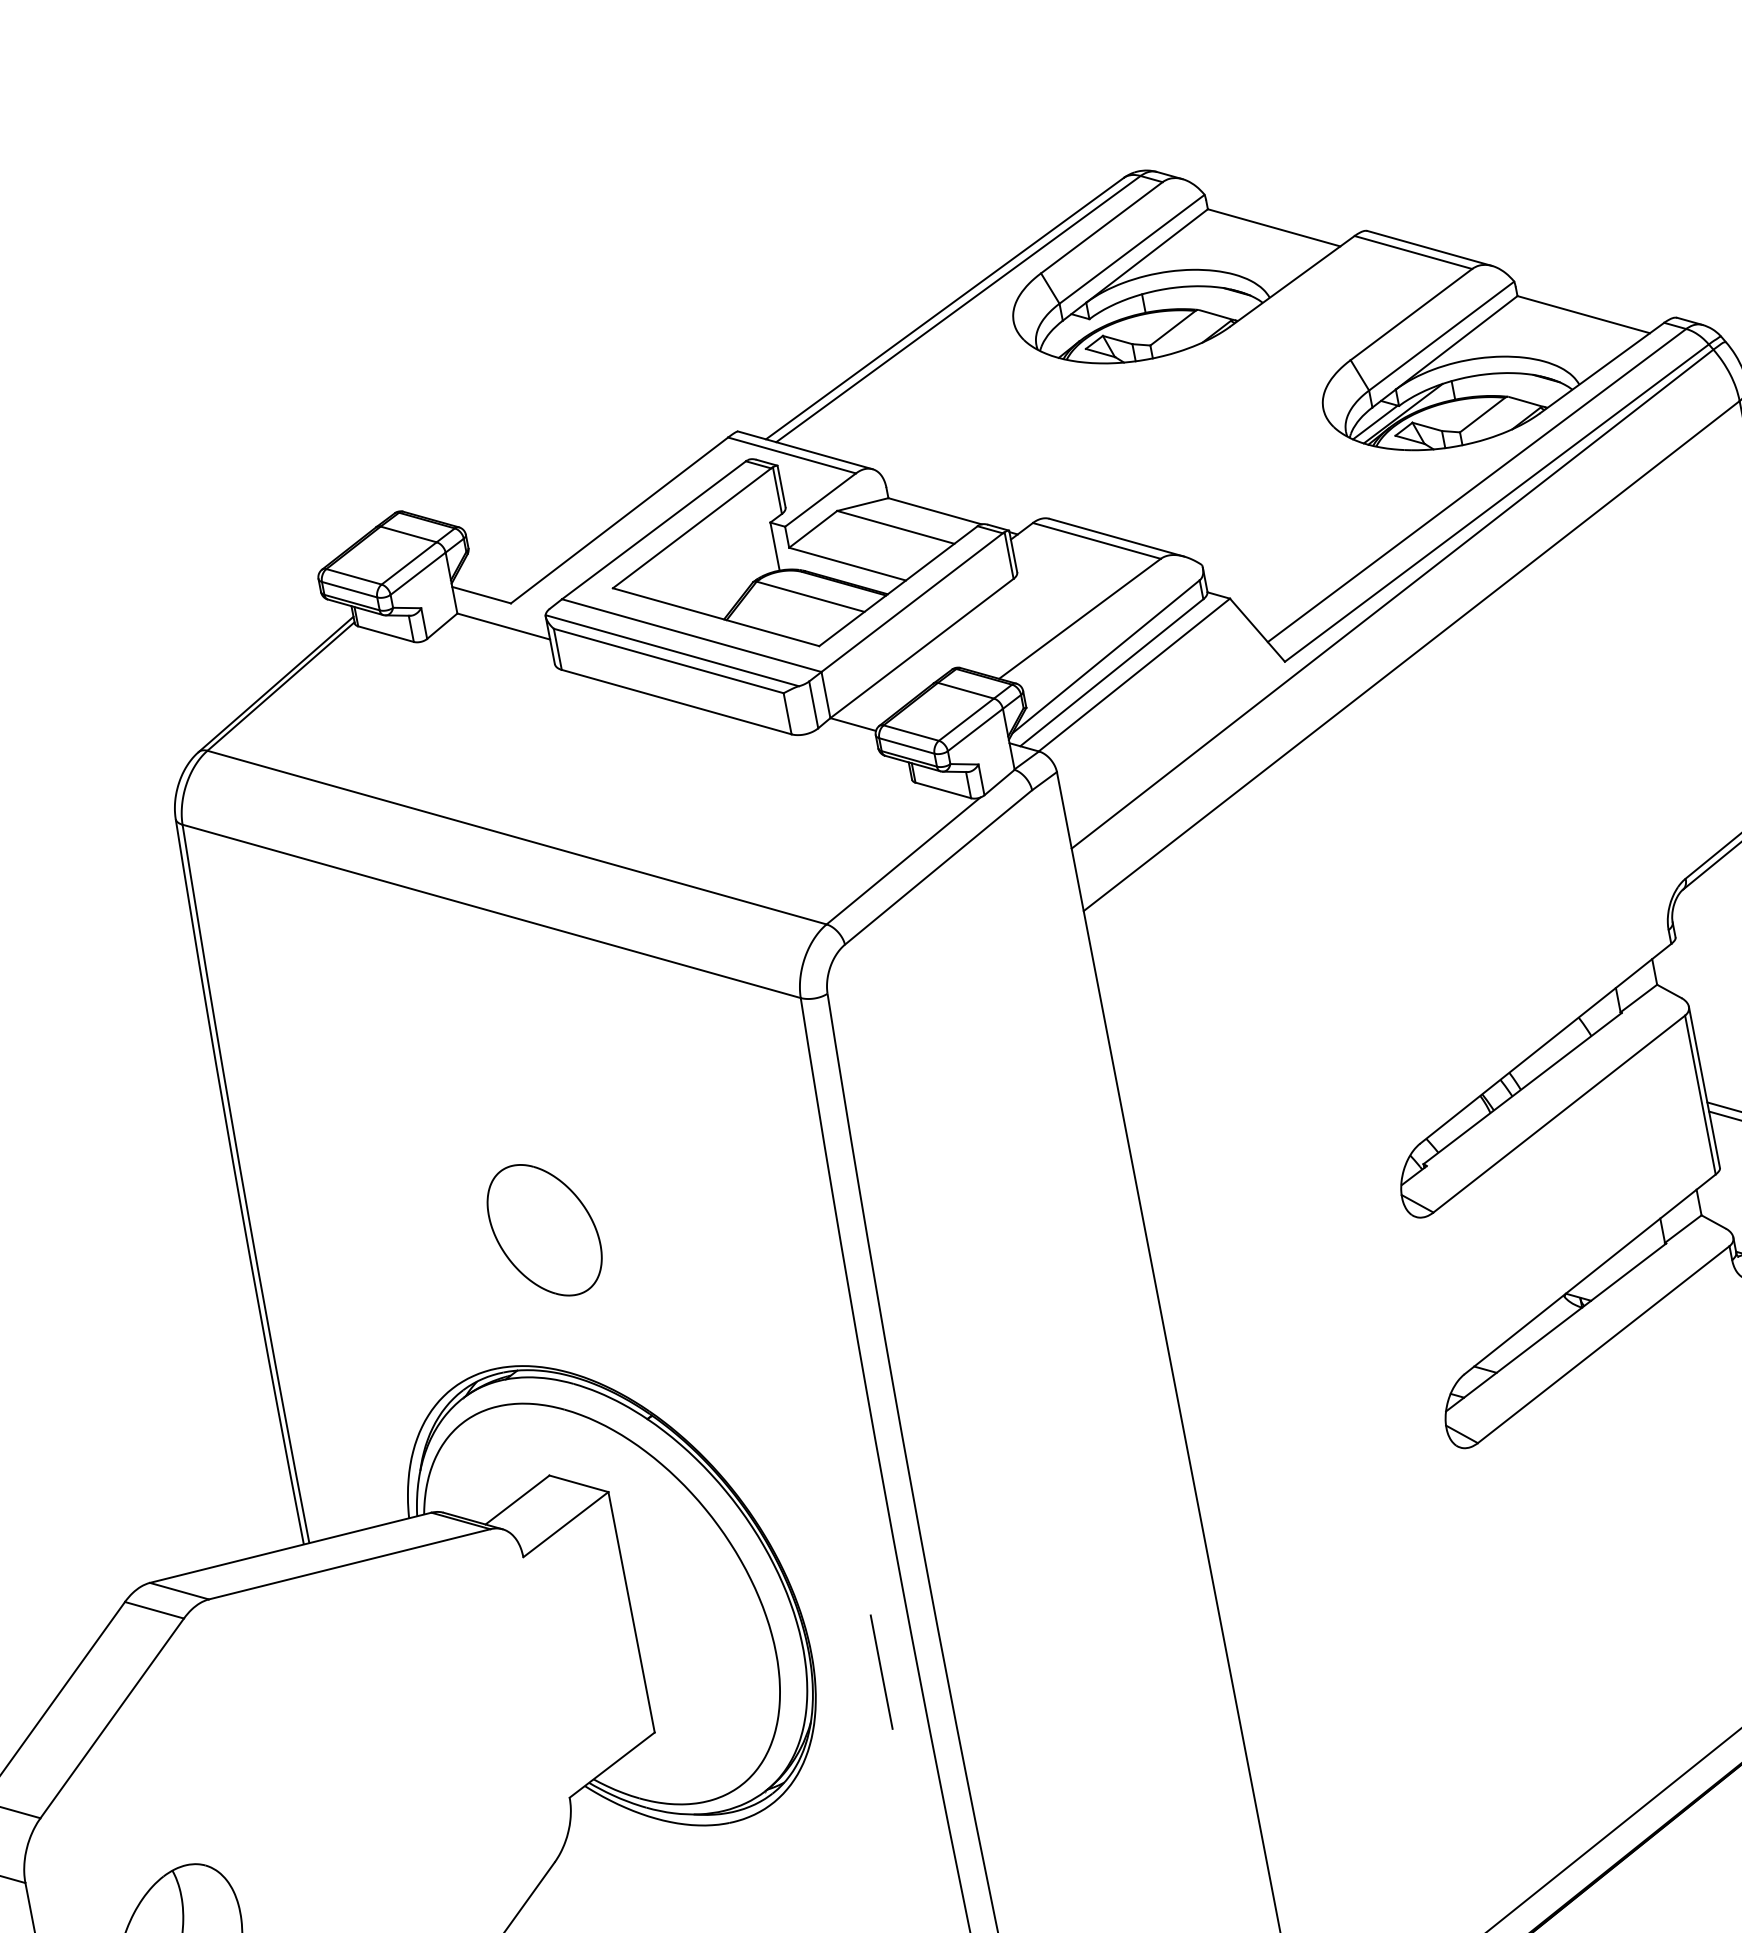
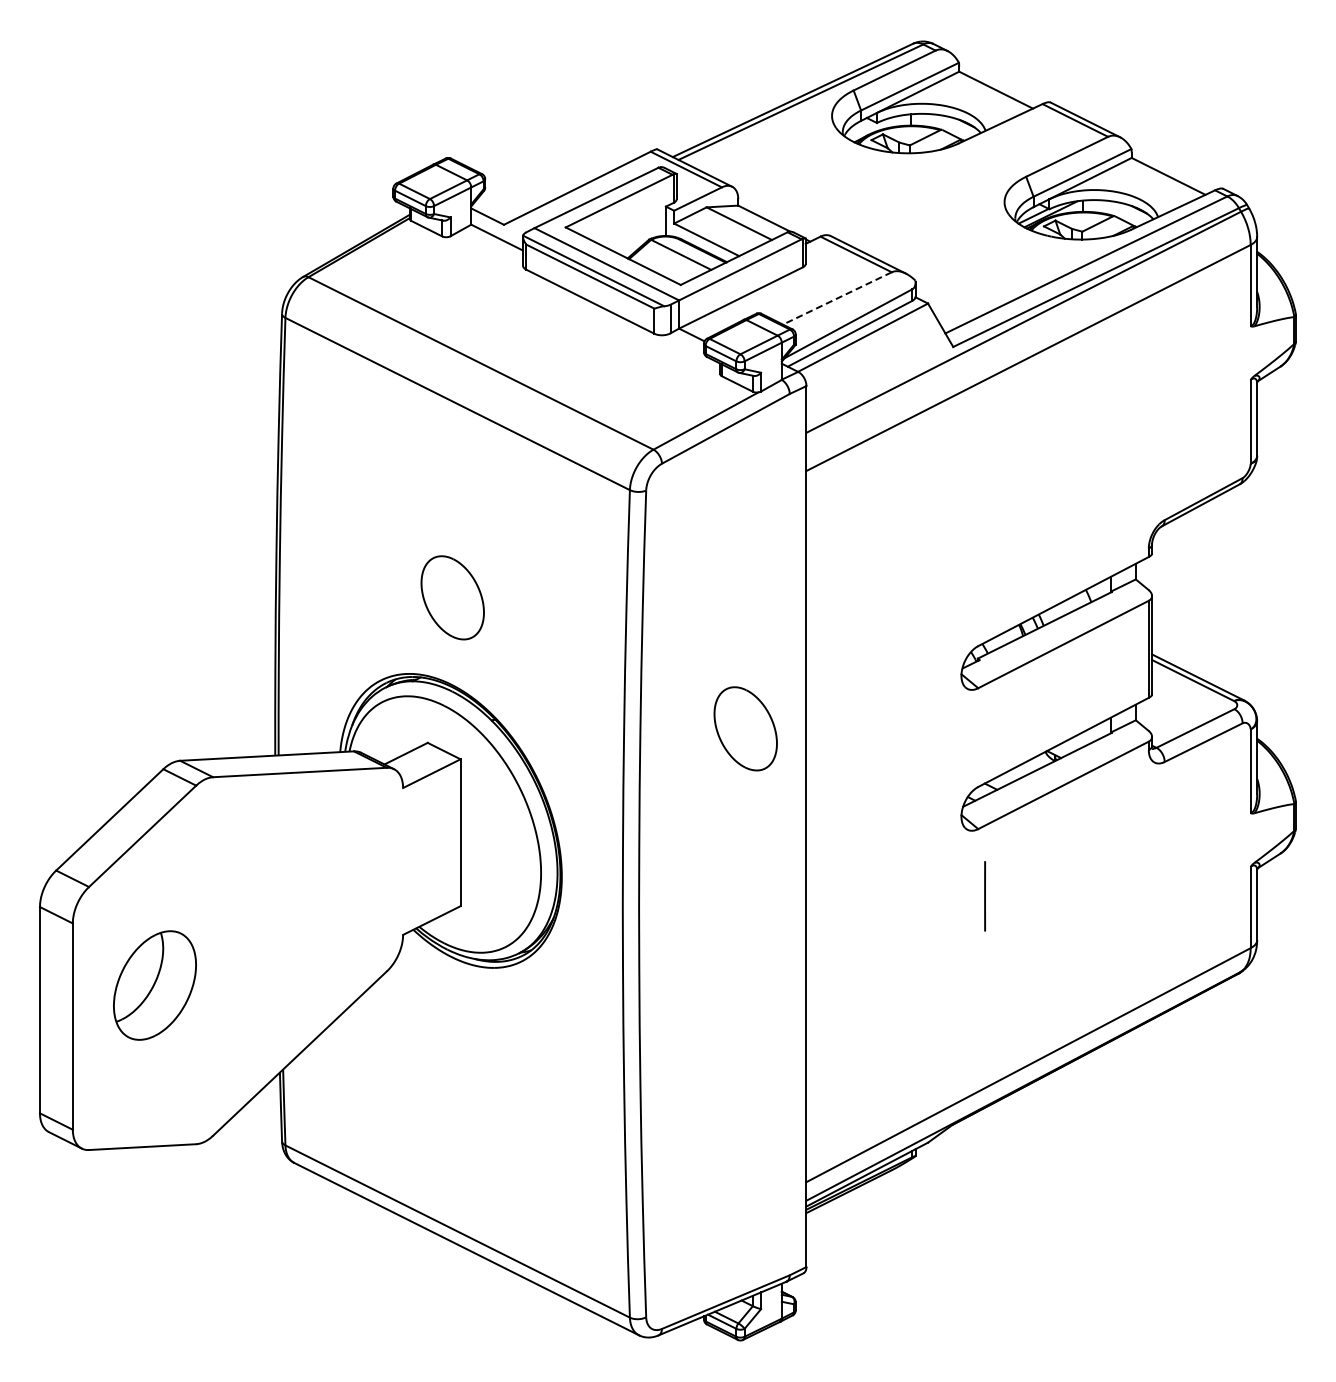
line: (1078, 619) -> (836, 298), solid -> dashed
part: (1065, 1351) -> (745, 728), added
line: (880, 1672) -> (984, 896), moved

